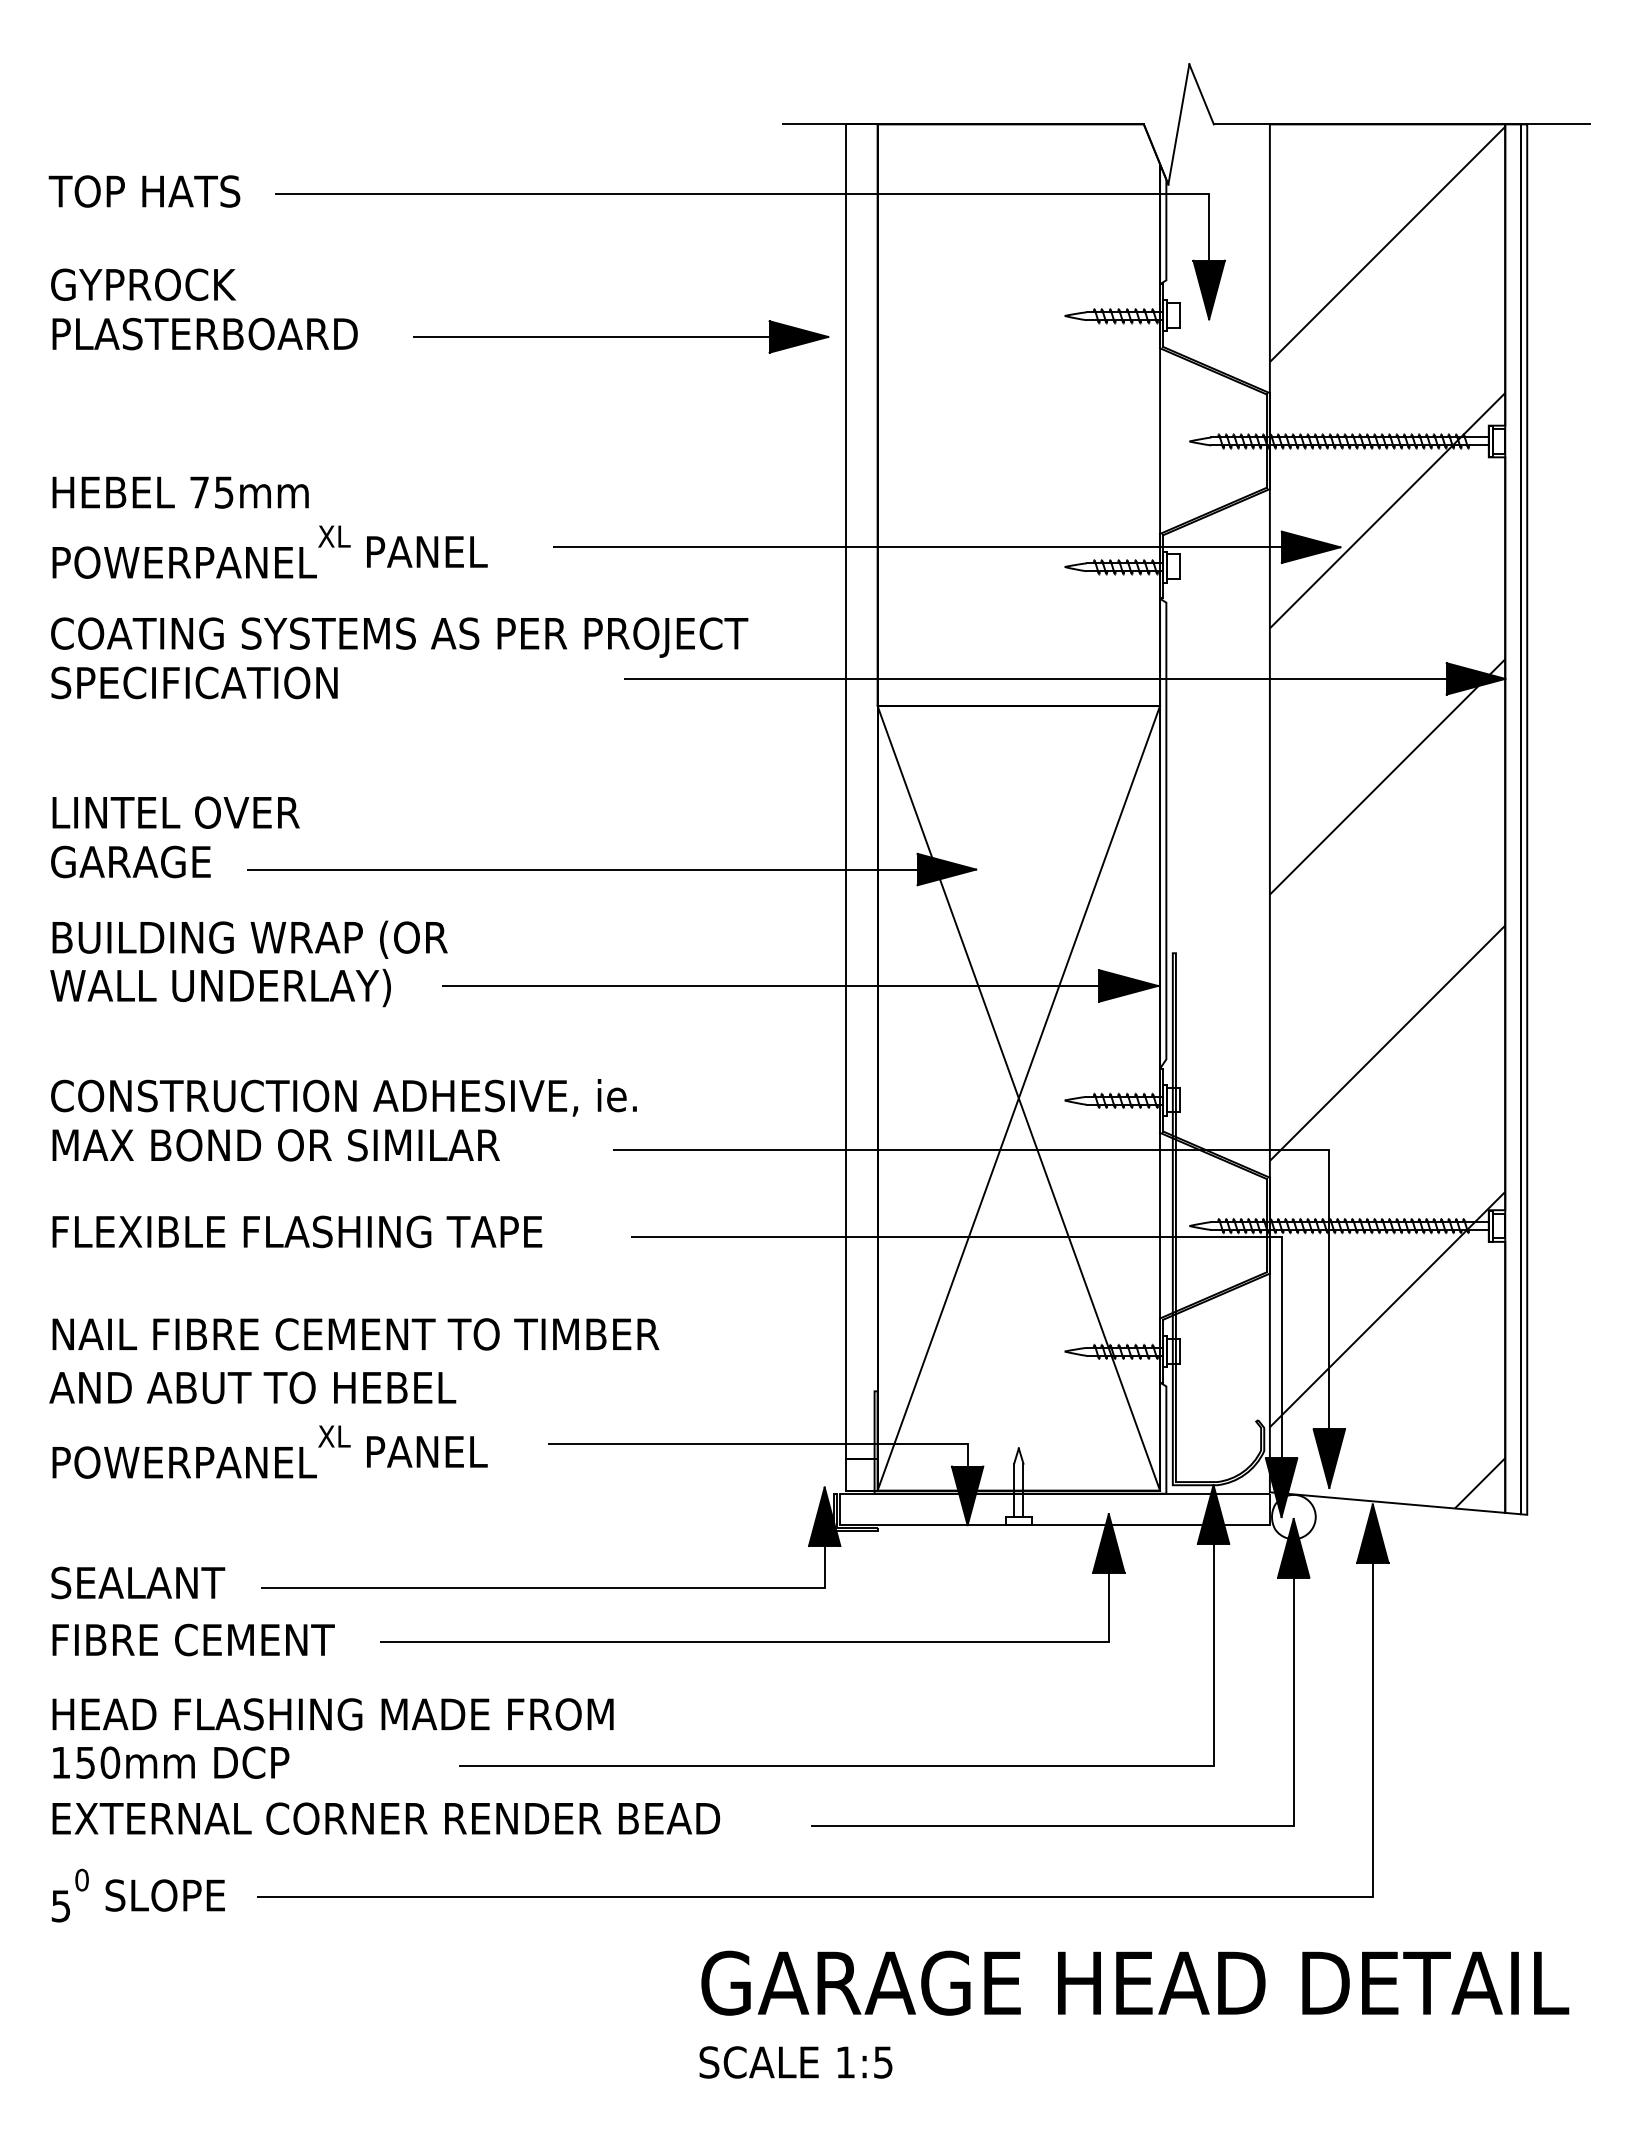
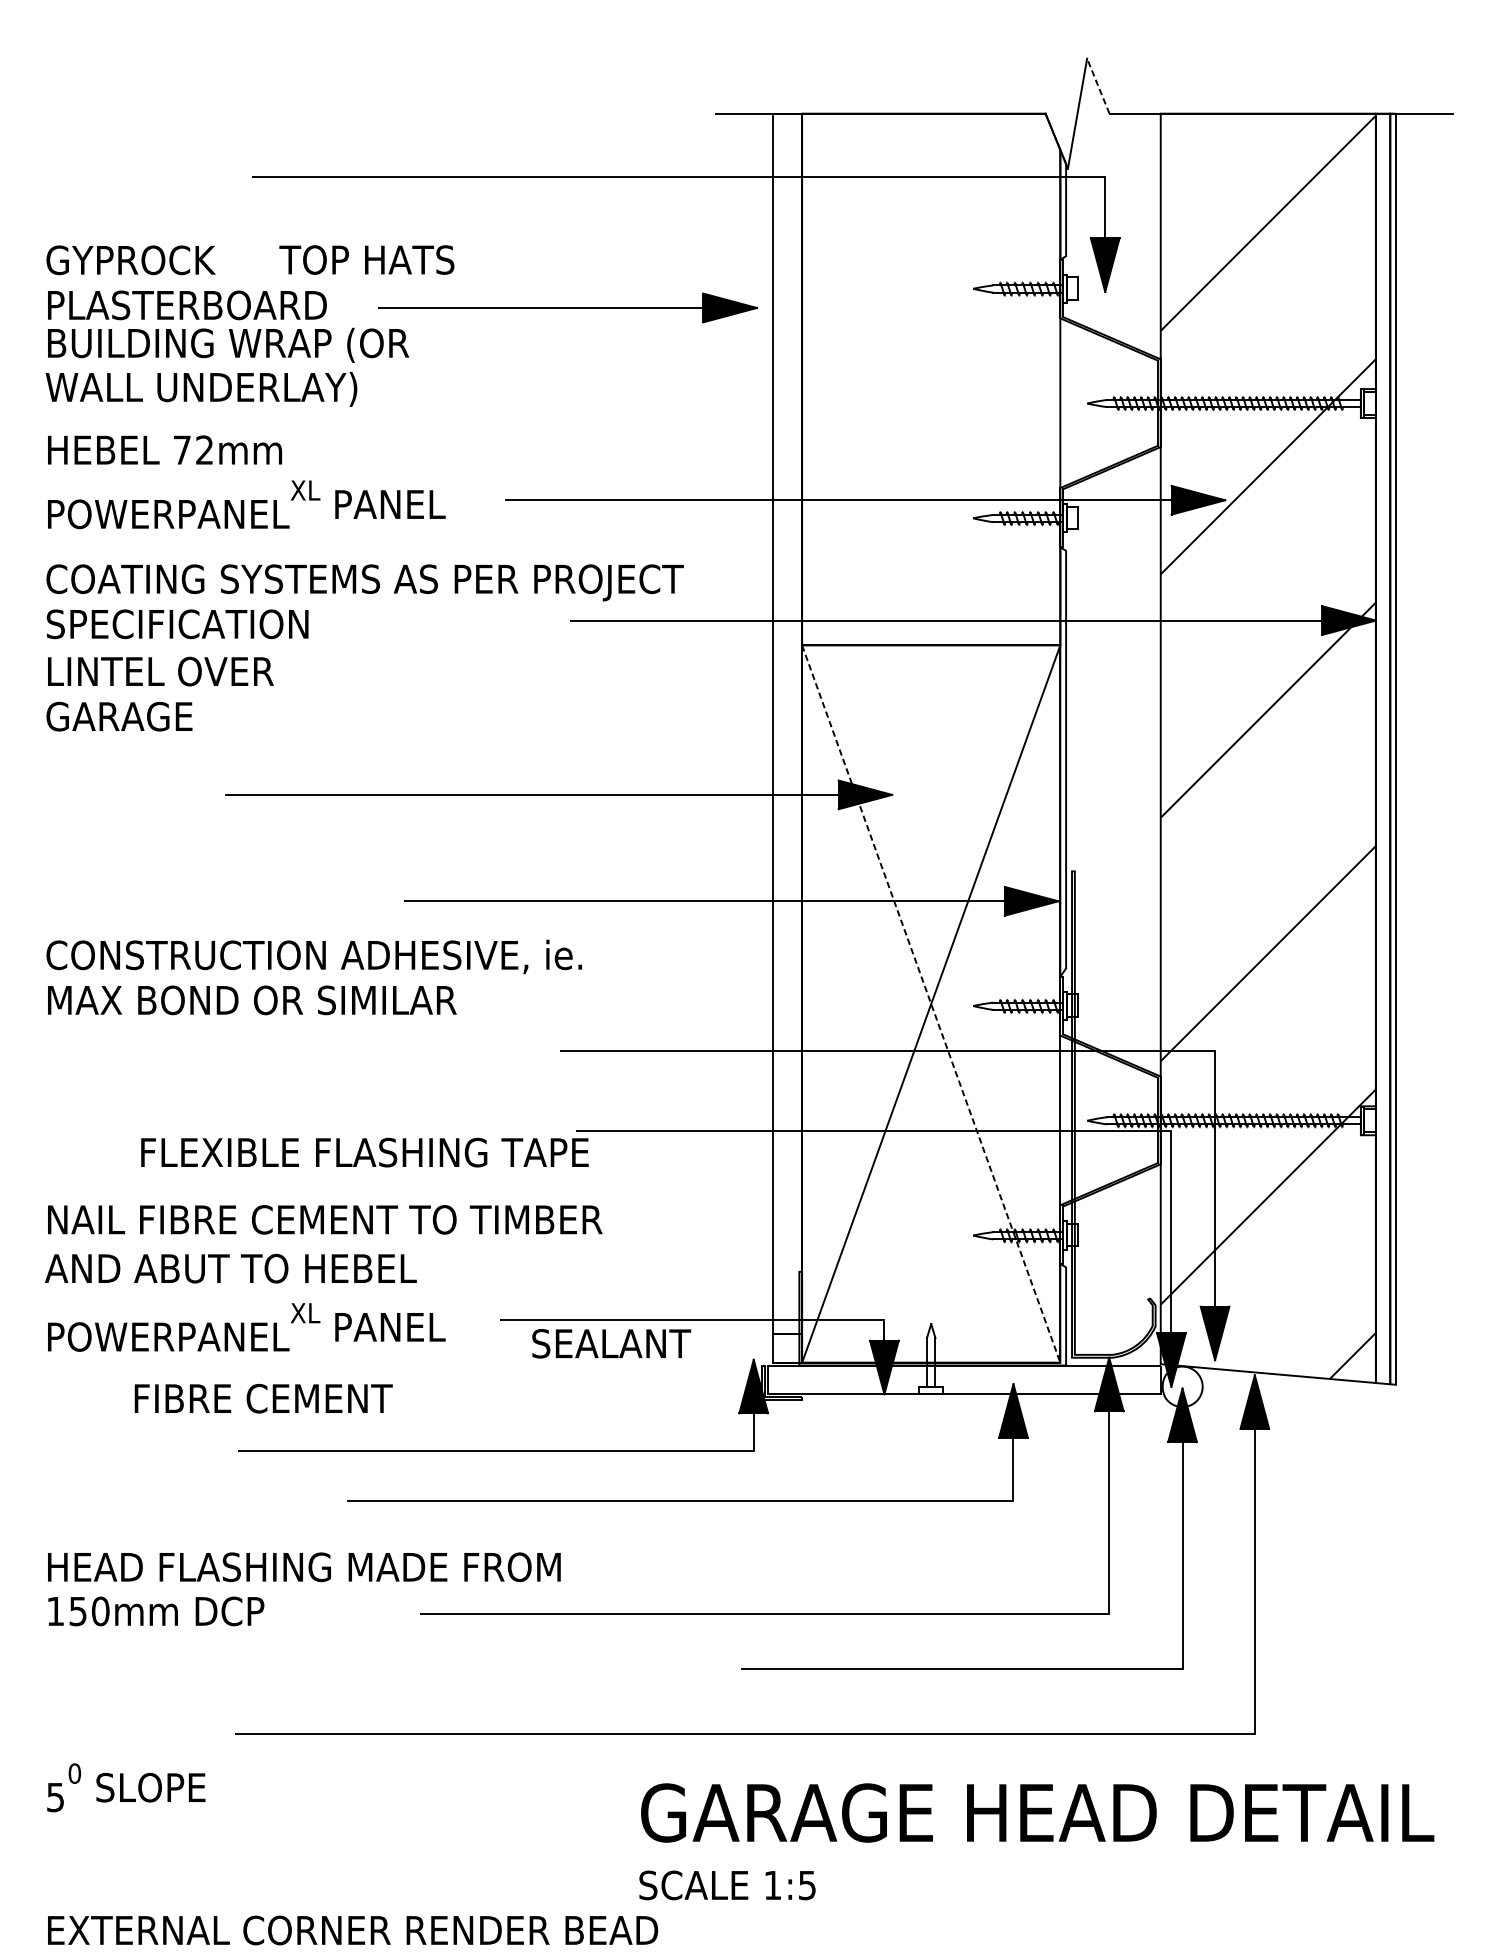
line: (1201, 93) -> (1098, 85), solid -> dashed
text: (144, 191) -> (366, 260), moved
text: (223, 492) -> (204, 450), 75mm -> 72mm
text: (175, 837) -> (160, 694), moved
text: (248, 963) -> (226, 366), moved
line: (1018, 1098) -> (930, 1004), solid -> dashed
text: (343, 1120) -> (313, 977), moved
text: (297, 1231) -> (365, 1152), moved
text: (138, 1582) -> (611, 1343), moved
text: (193, 1639) -> (263, 1398), moved
text: (386, 1818) -> (353, 1930), moved
text: (137, 1895) -> (125, 1787), moved

